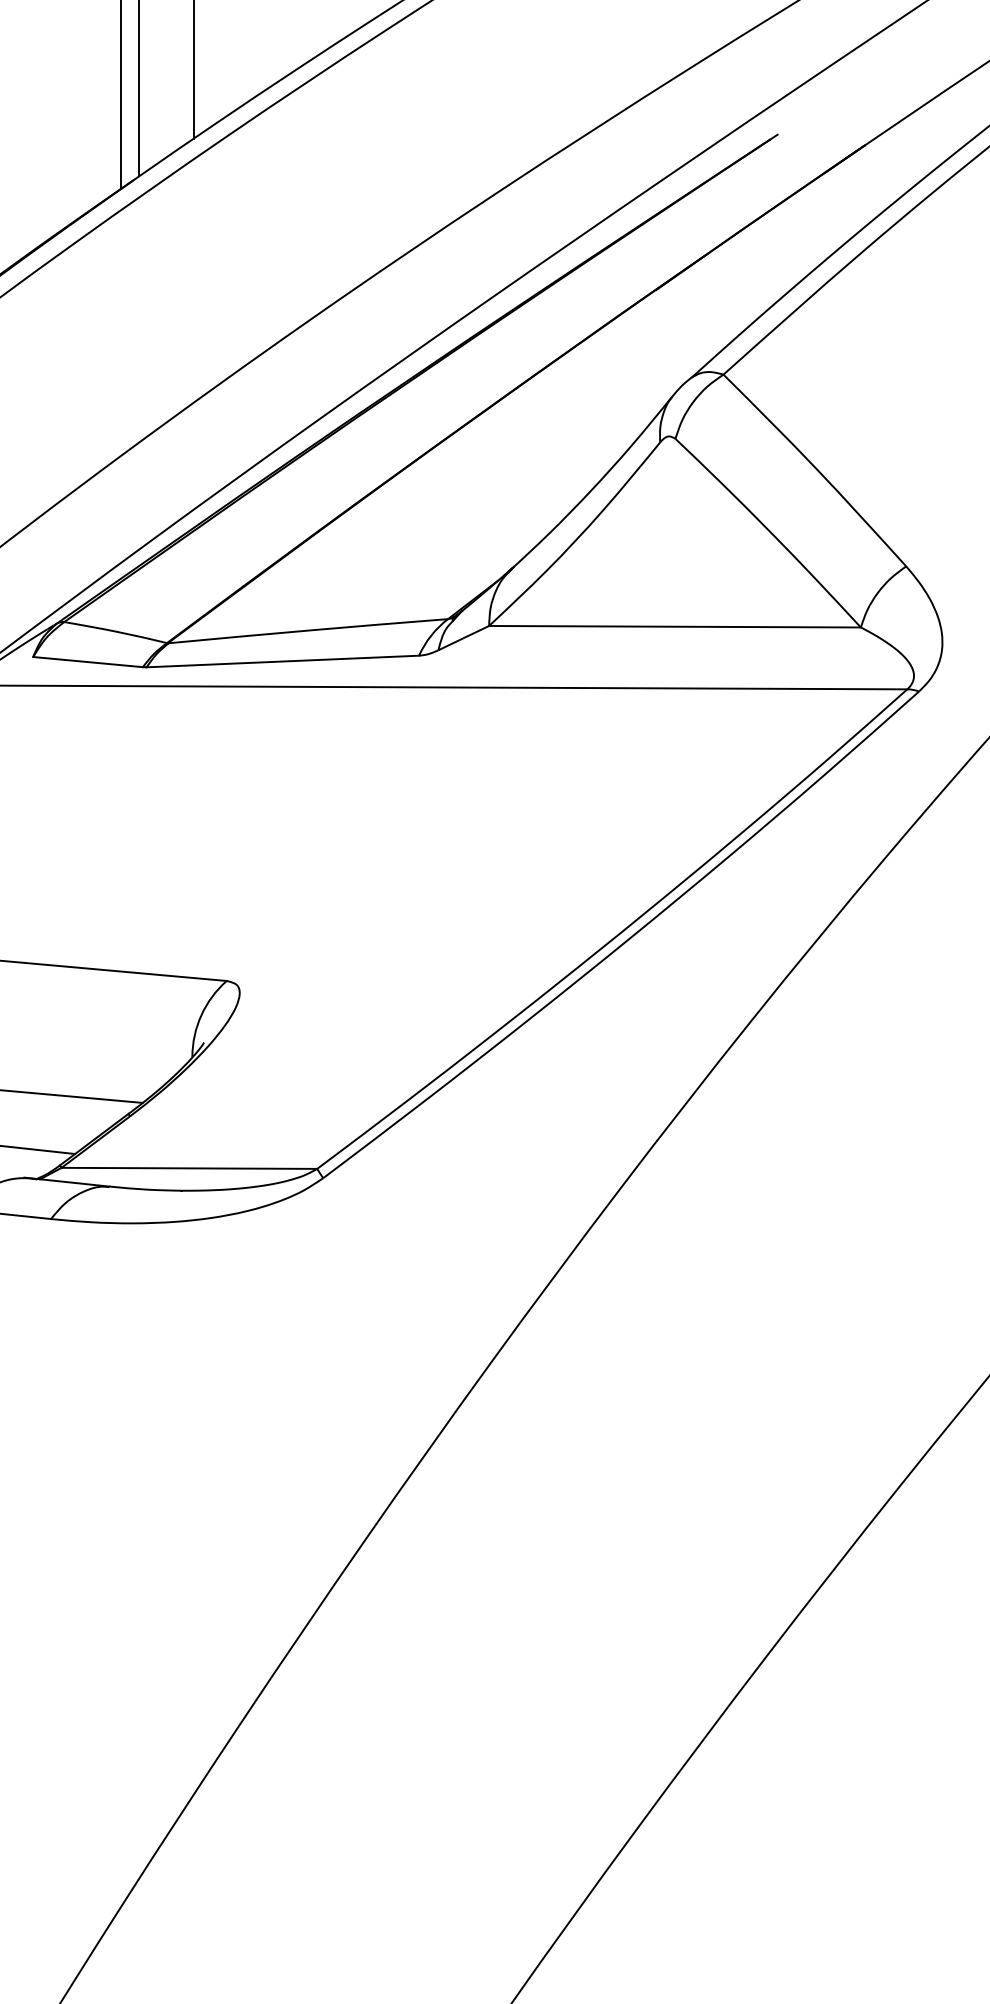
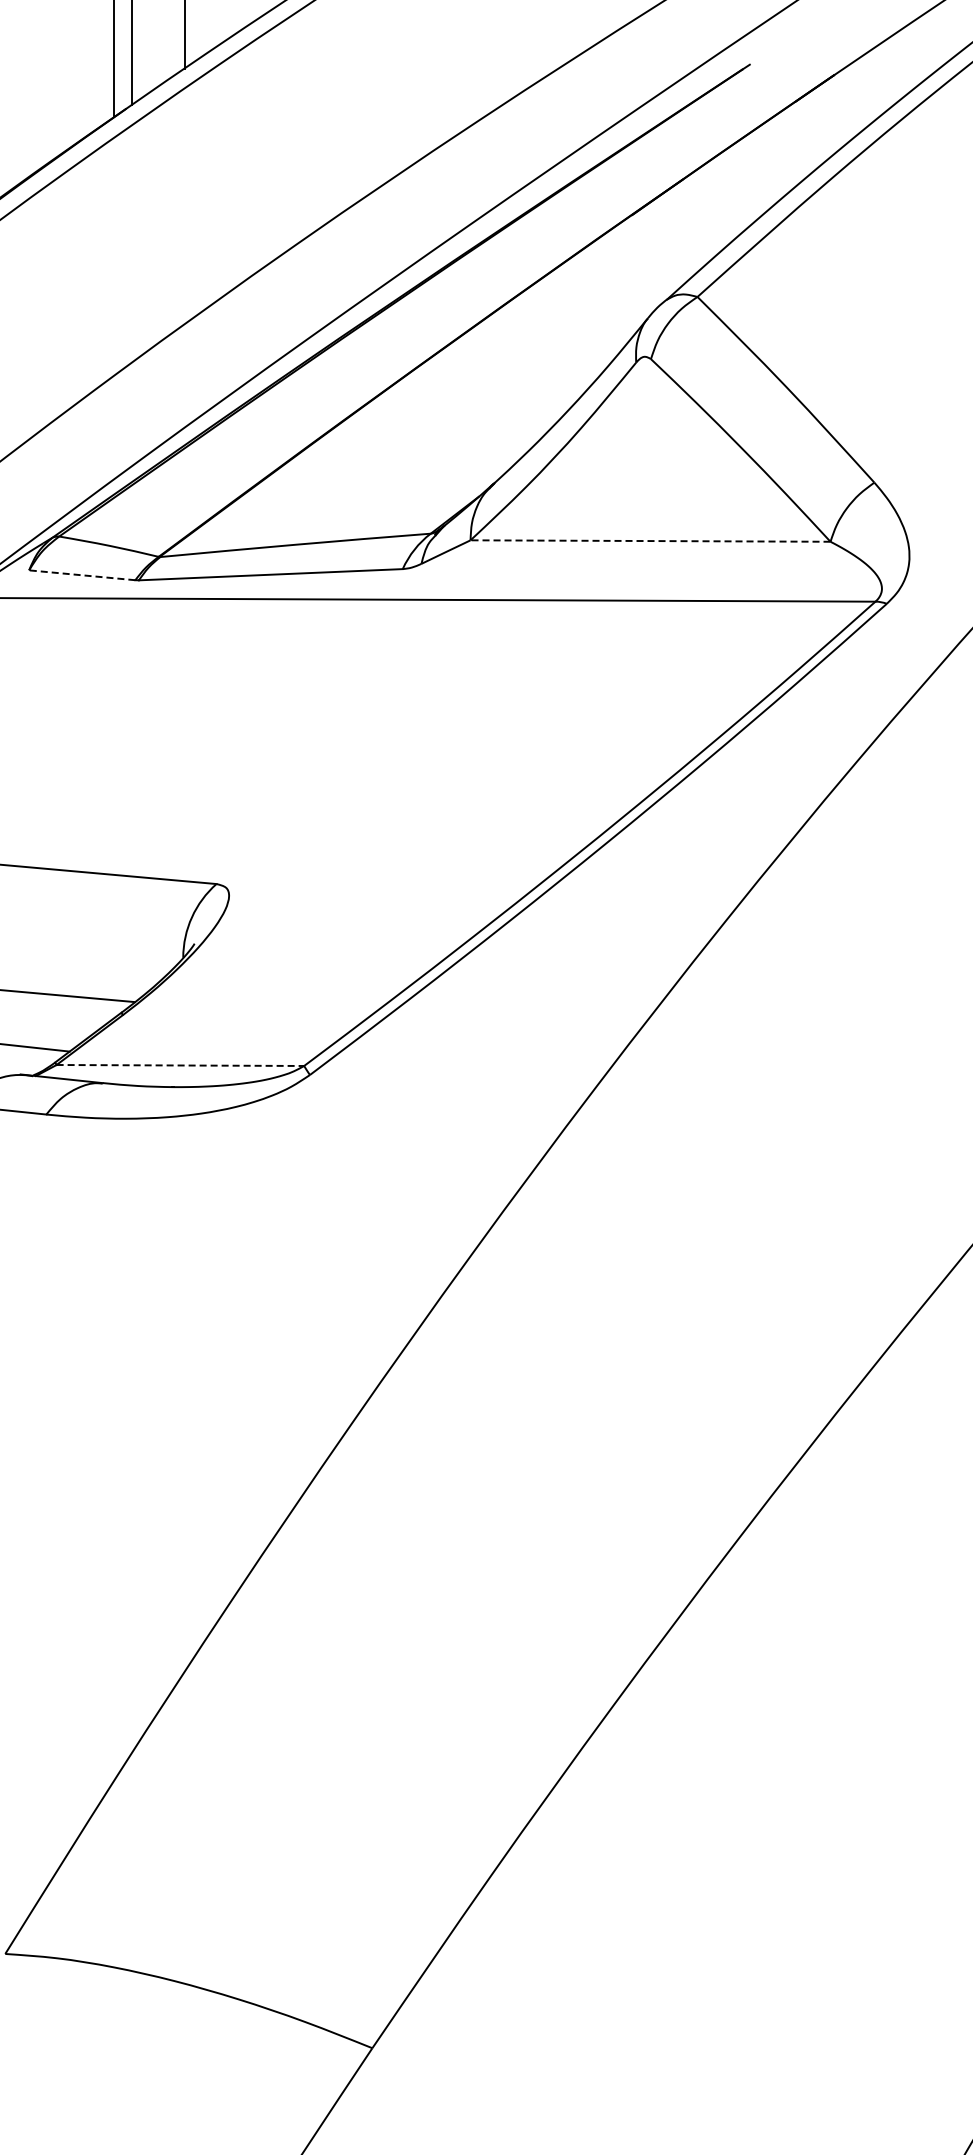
line: (674, 627) -> (650, 541), solid -> dashed
line: (87, 662) -> (81, 575), solid -> dashed
line: (189, 1168) -> (180, 1065), solid -> dashed

